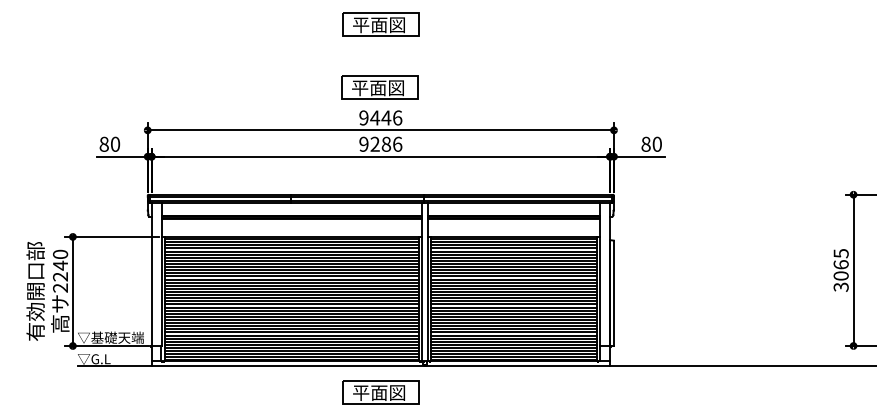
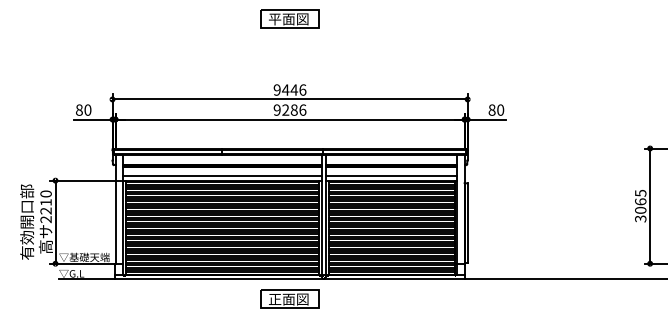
part: (379, 87) -> (289, 66), removed
line: (291, 231) -> (222, 176), added
line: (514, 231) -> (391, 176), added
text: (60, 265) -> (46, 202), 2240 -> 2210
text: (361, 392) -> (275, 299), 平面図 -> 正面図

